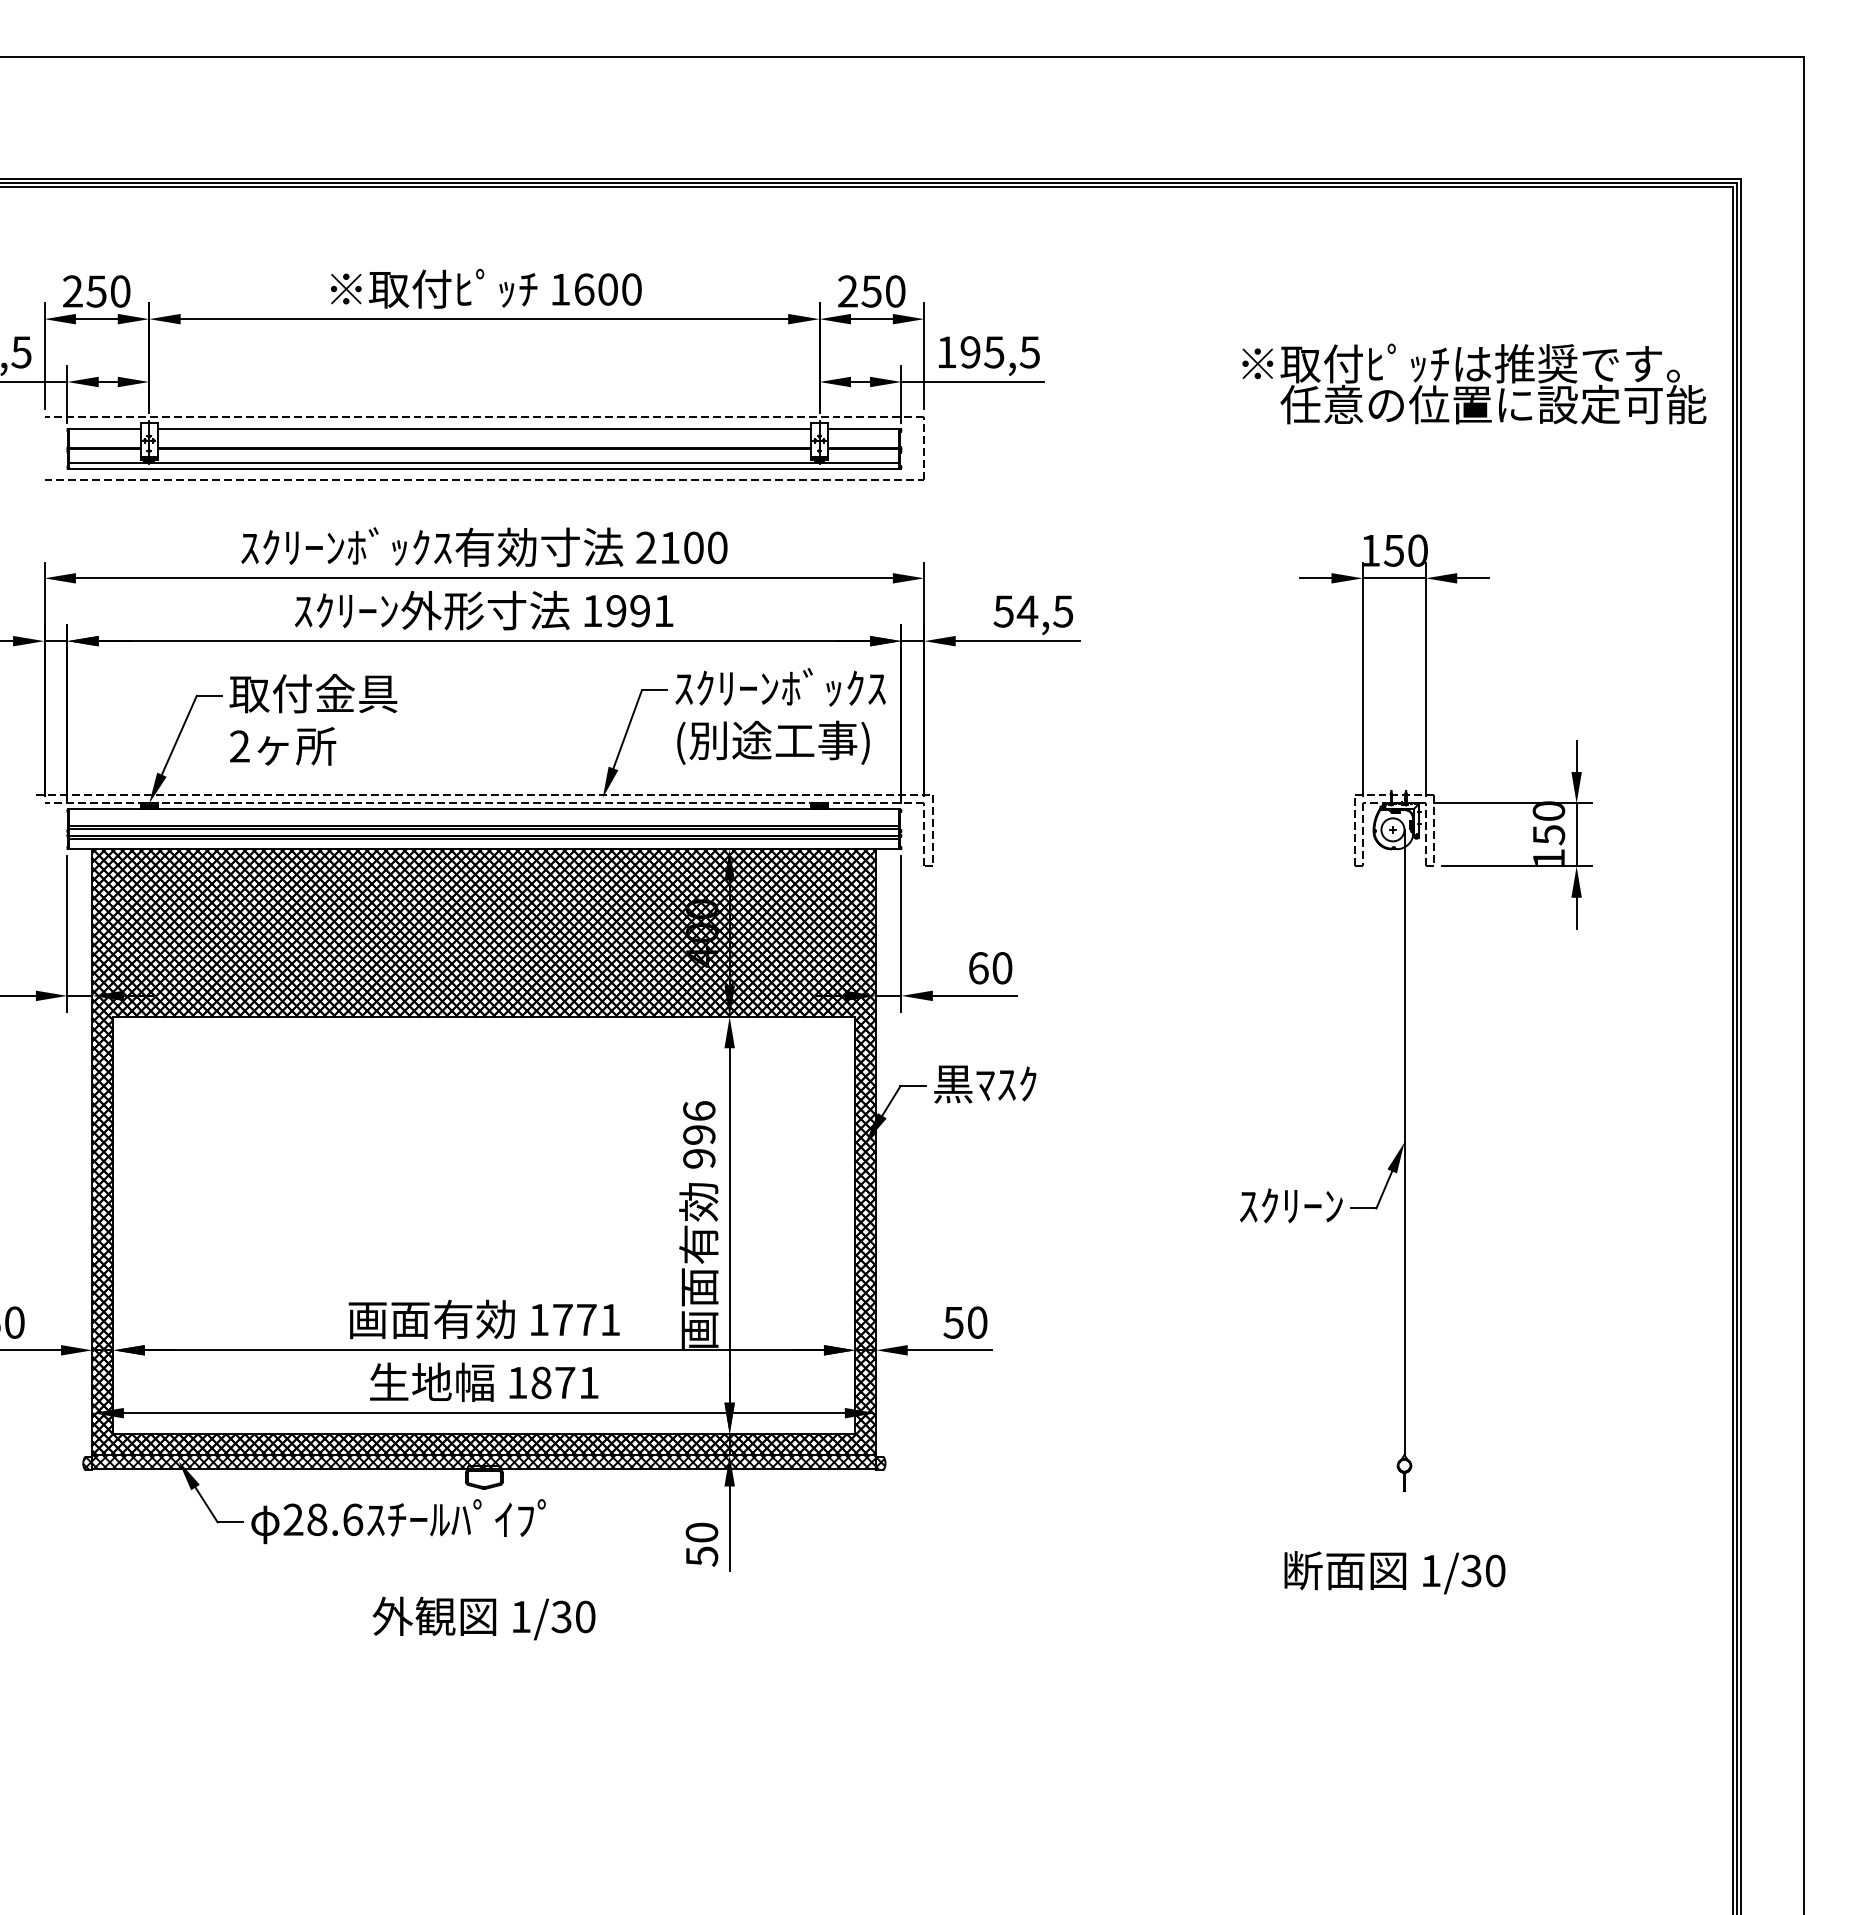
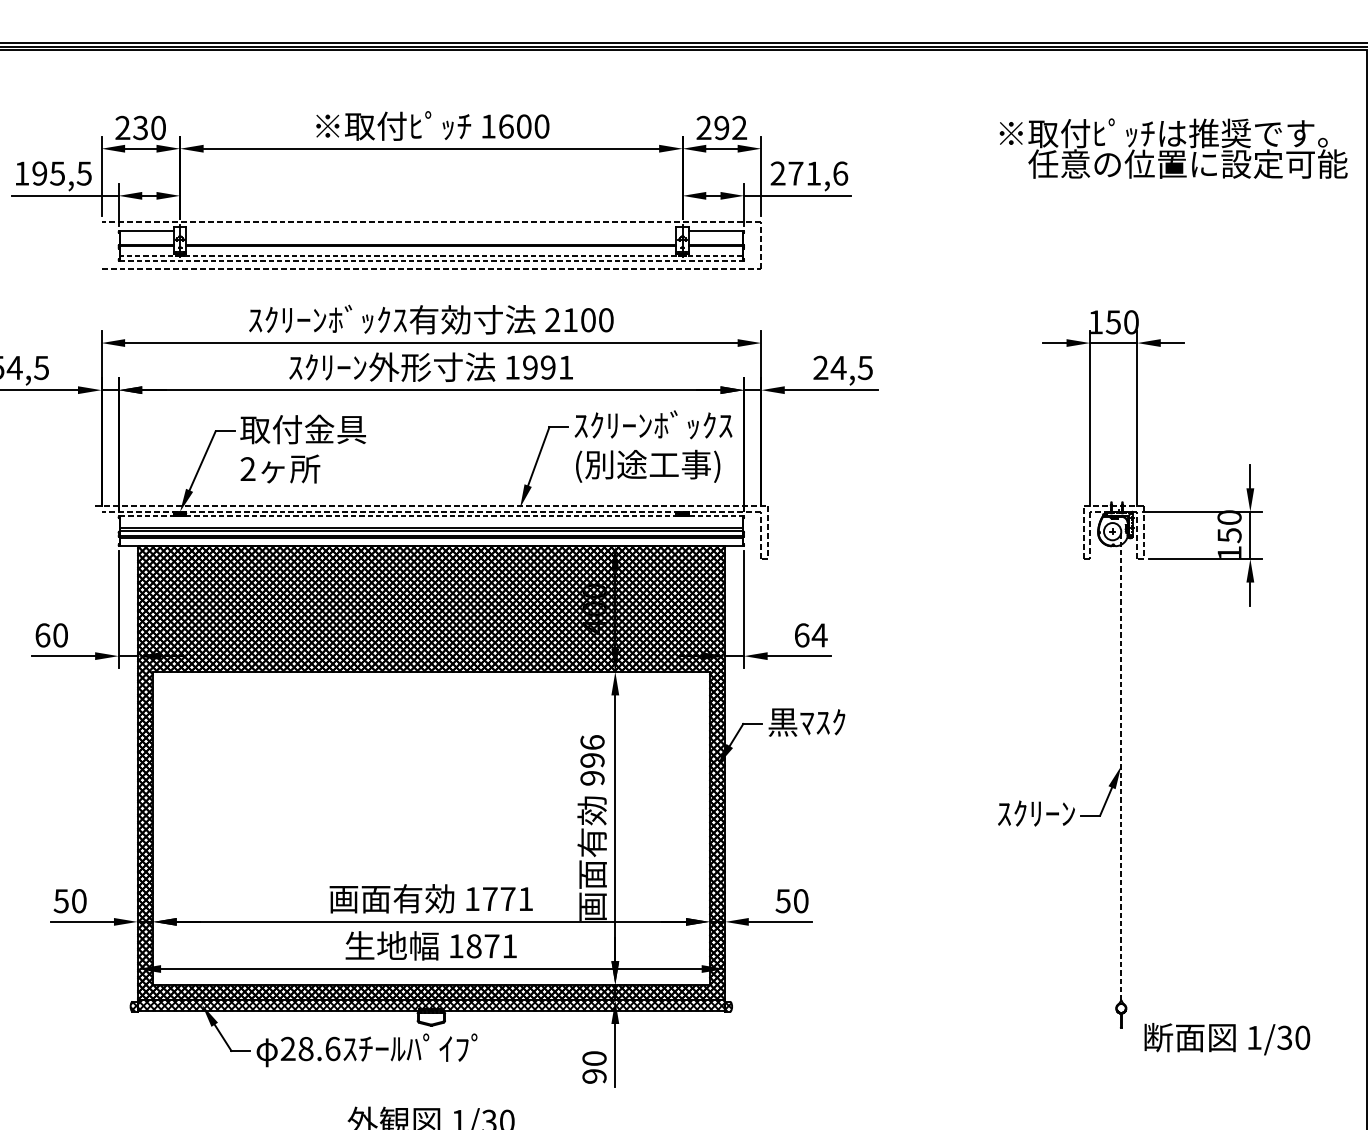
text: (96, 290) -> (140, 127), 250 -> 230
text: (883, 291) -> (730, 128), 250 -> 292
text: (988, 352) -> (809, 173), 195,5 -> 271,6
text: (1474, 383) -> (1173, 148), moved
line: (484, 429) -> (431, 231), removed
line: (484, 462) -> (431, 256), solid -> dashed
line: (484, 468) -> (431, 260), solid -> dashed
text: (1003, 611) -> (820, 367), 54,5 -> 24,5
line: (484, 809) -> (431, 516), solid -> dashed
text: (1002, 968) -> (819, 635), 60 -> 64
line: (1404, 1142) -> (1121, 766), solid -> dashed
text: (701, 1556) -> (594, 1076), 50 -> 90
text: (1394, 1572) -> (1227, 1039), moved

